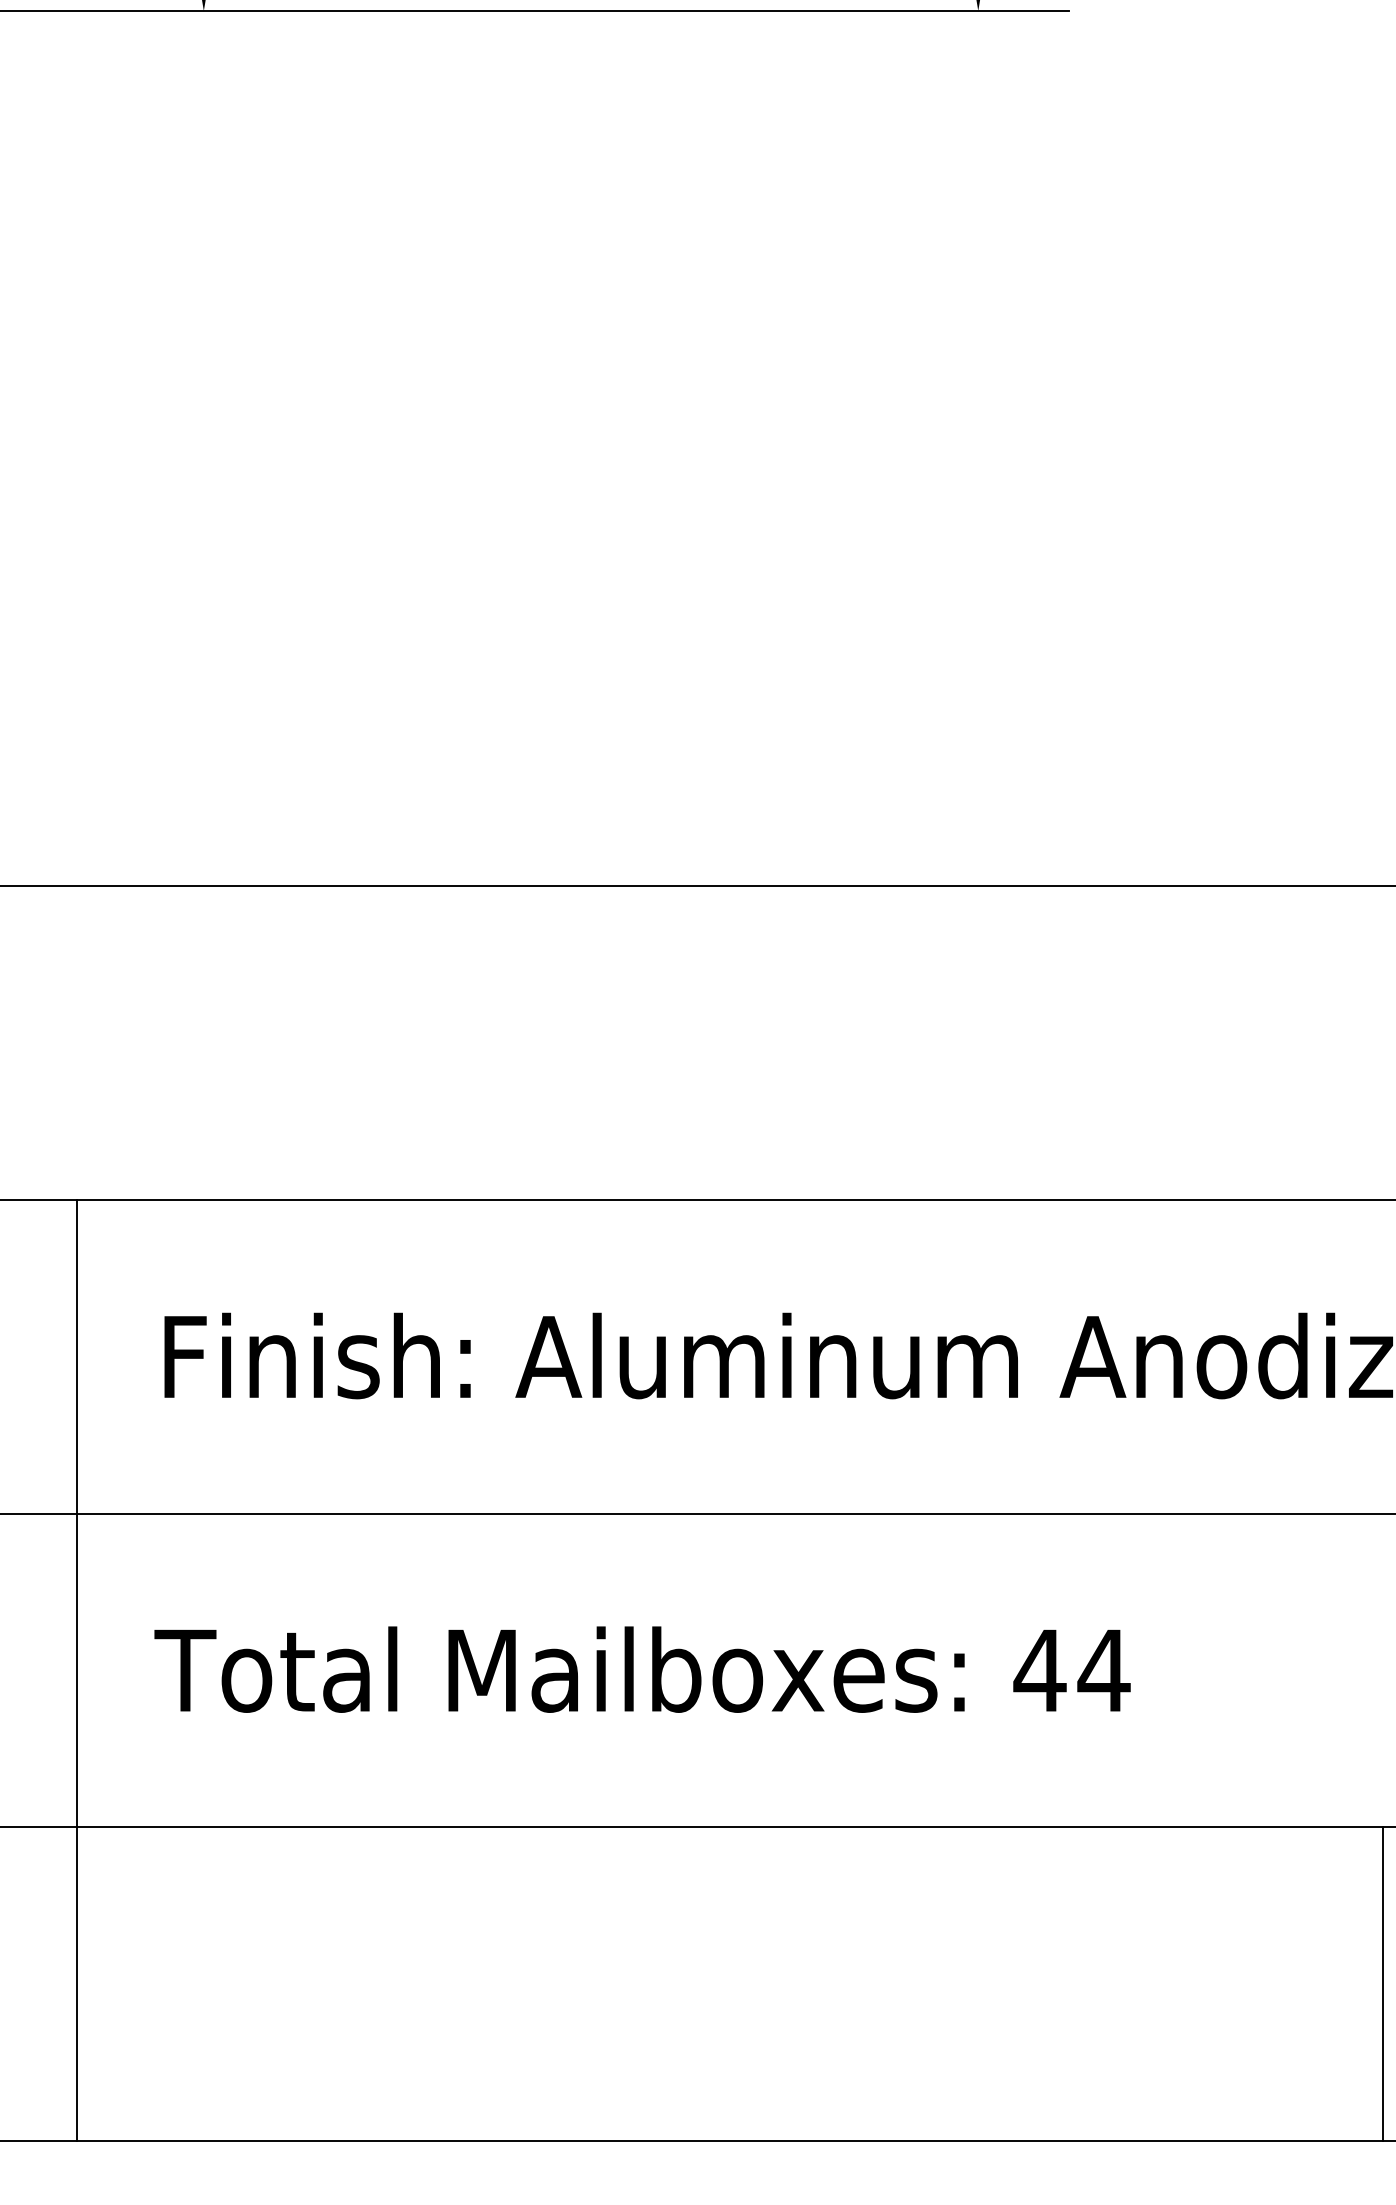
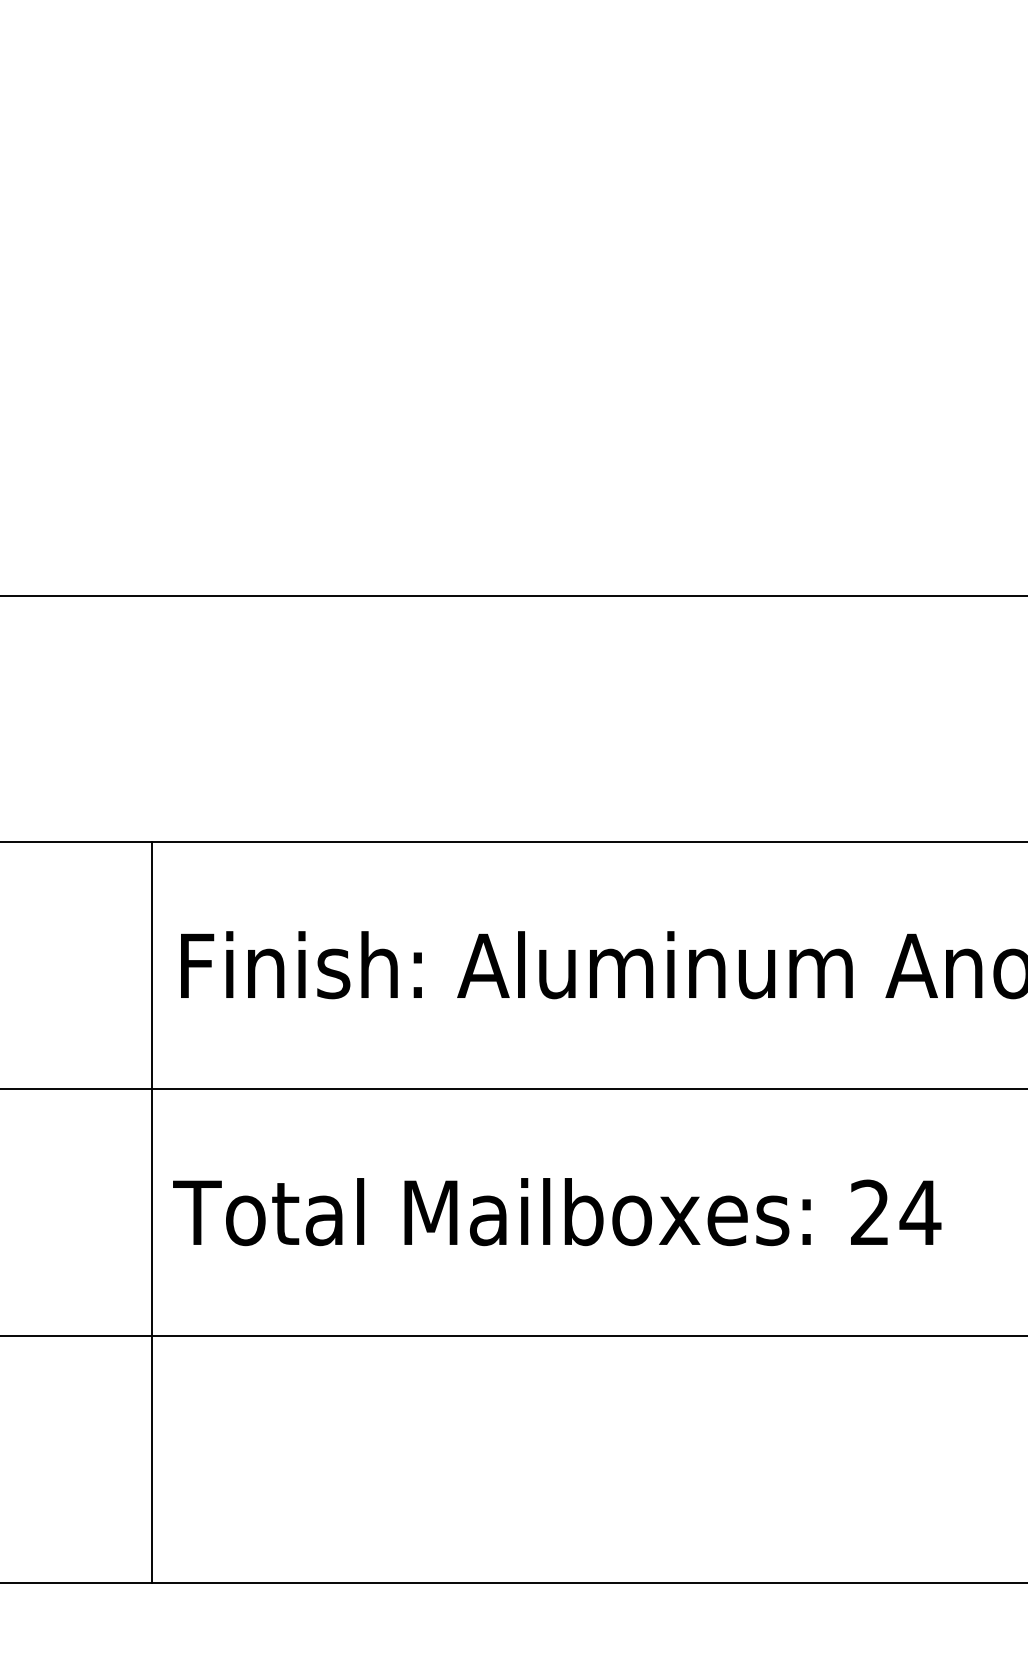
text: (1039, 1669) -> (869, 1211), 44 -> 24
line: (77, 1670) -> (152, 1212), moved

